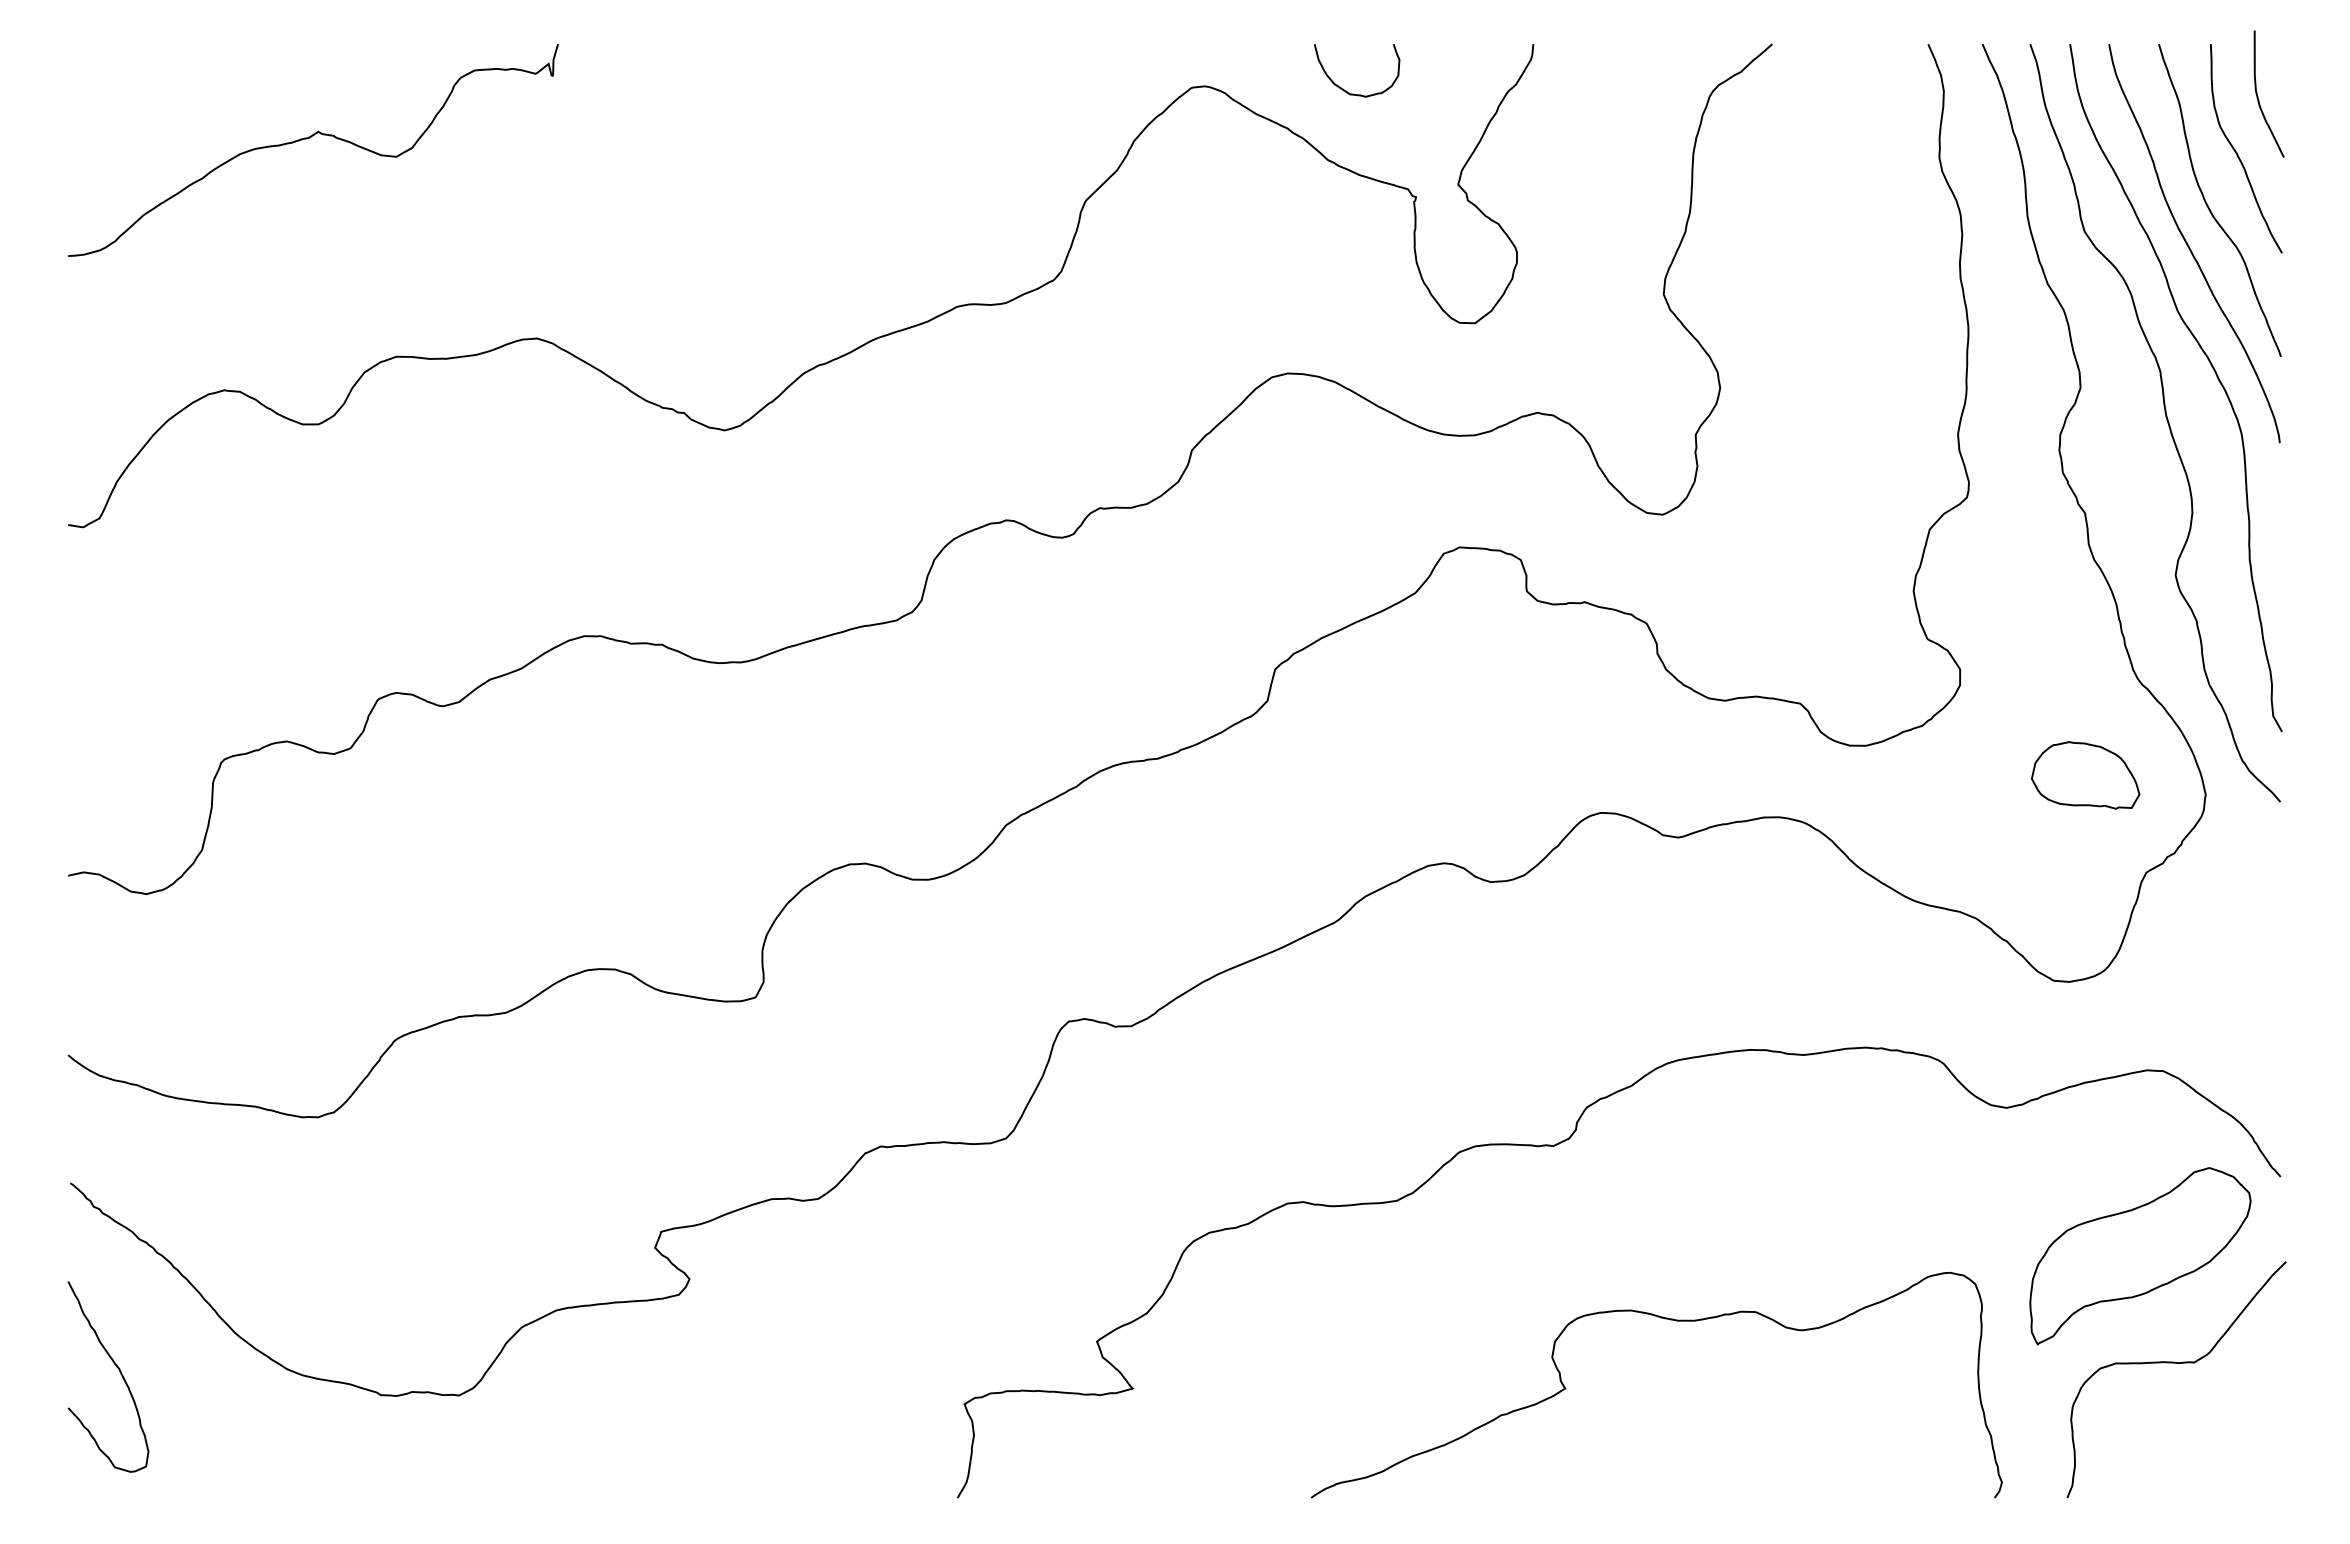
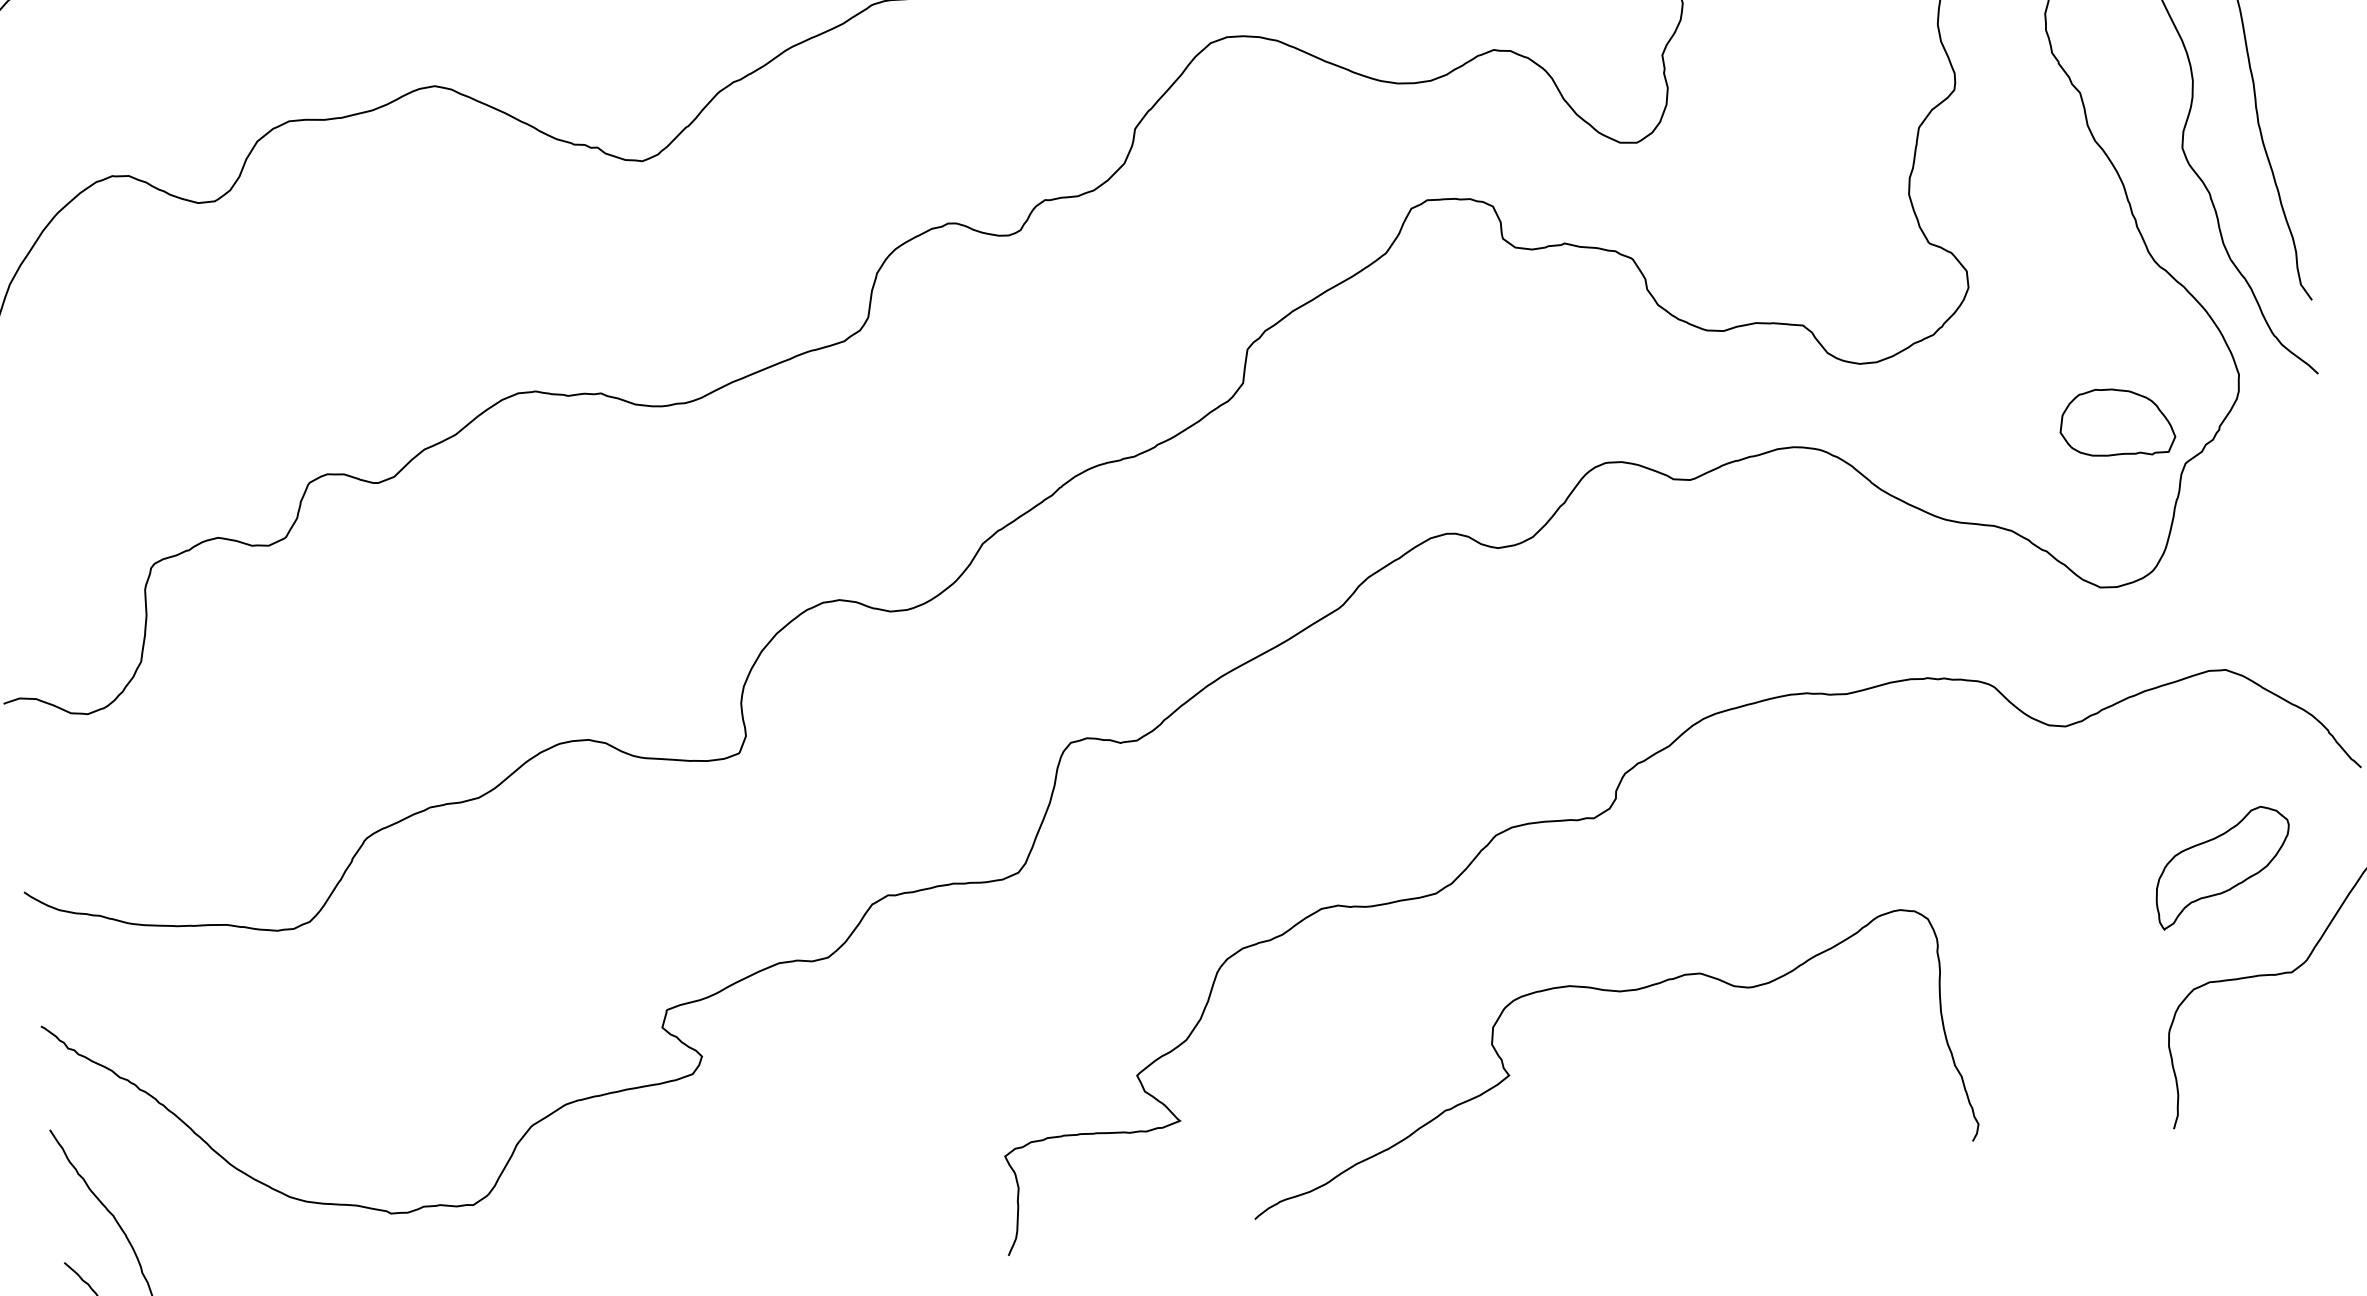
part: (2085, 775) -> (2116, 423), moved
part: (2140, 1256) -> (2223, 867), size x0.6
curve: (1670, 1320) -> (1611, 992), moved

